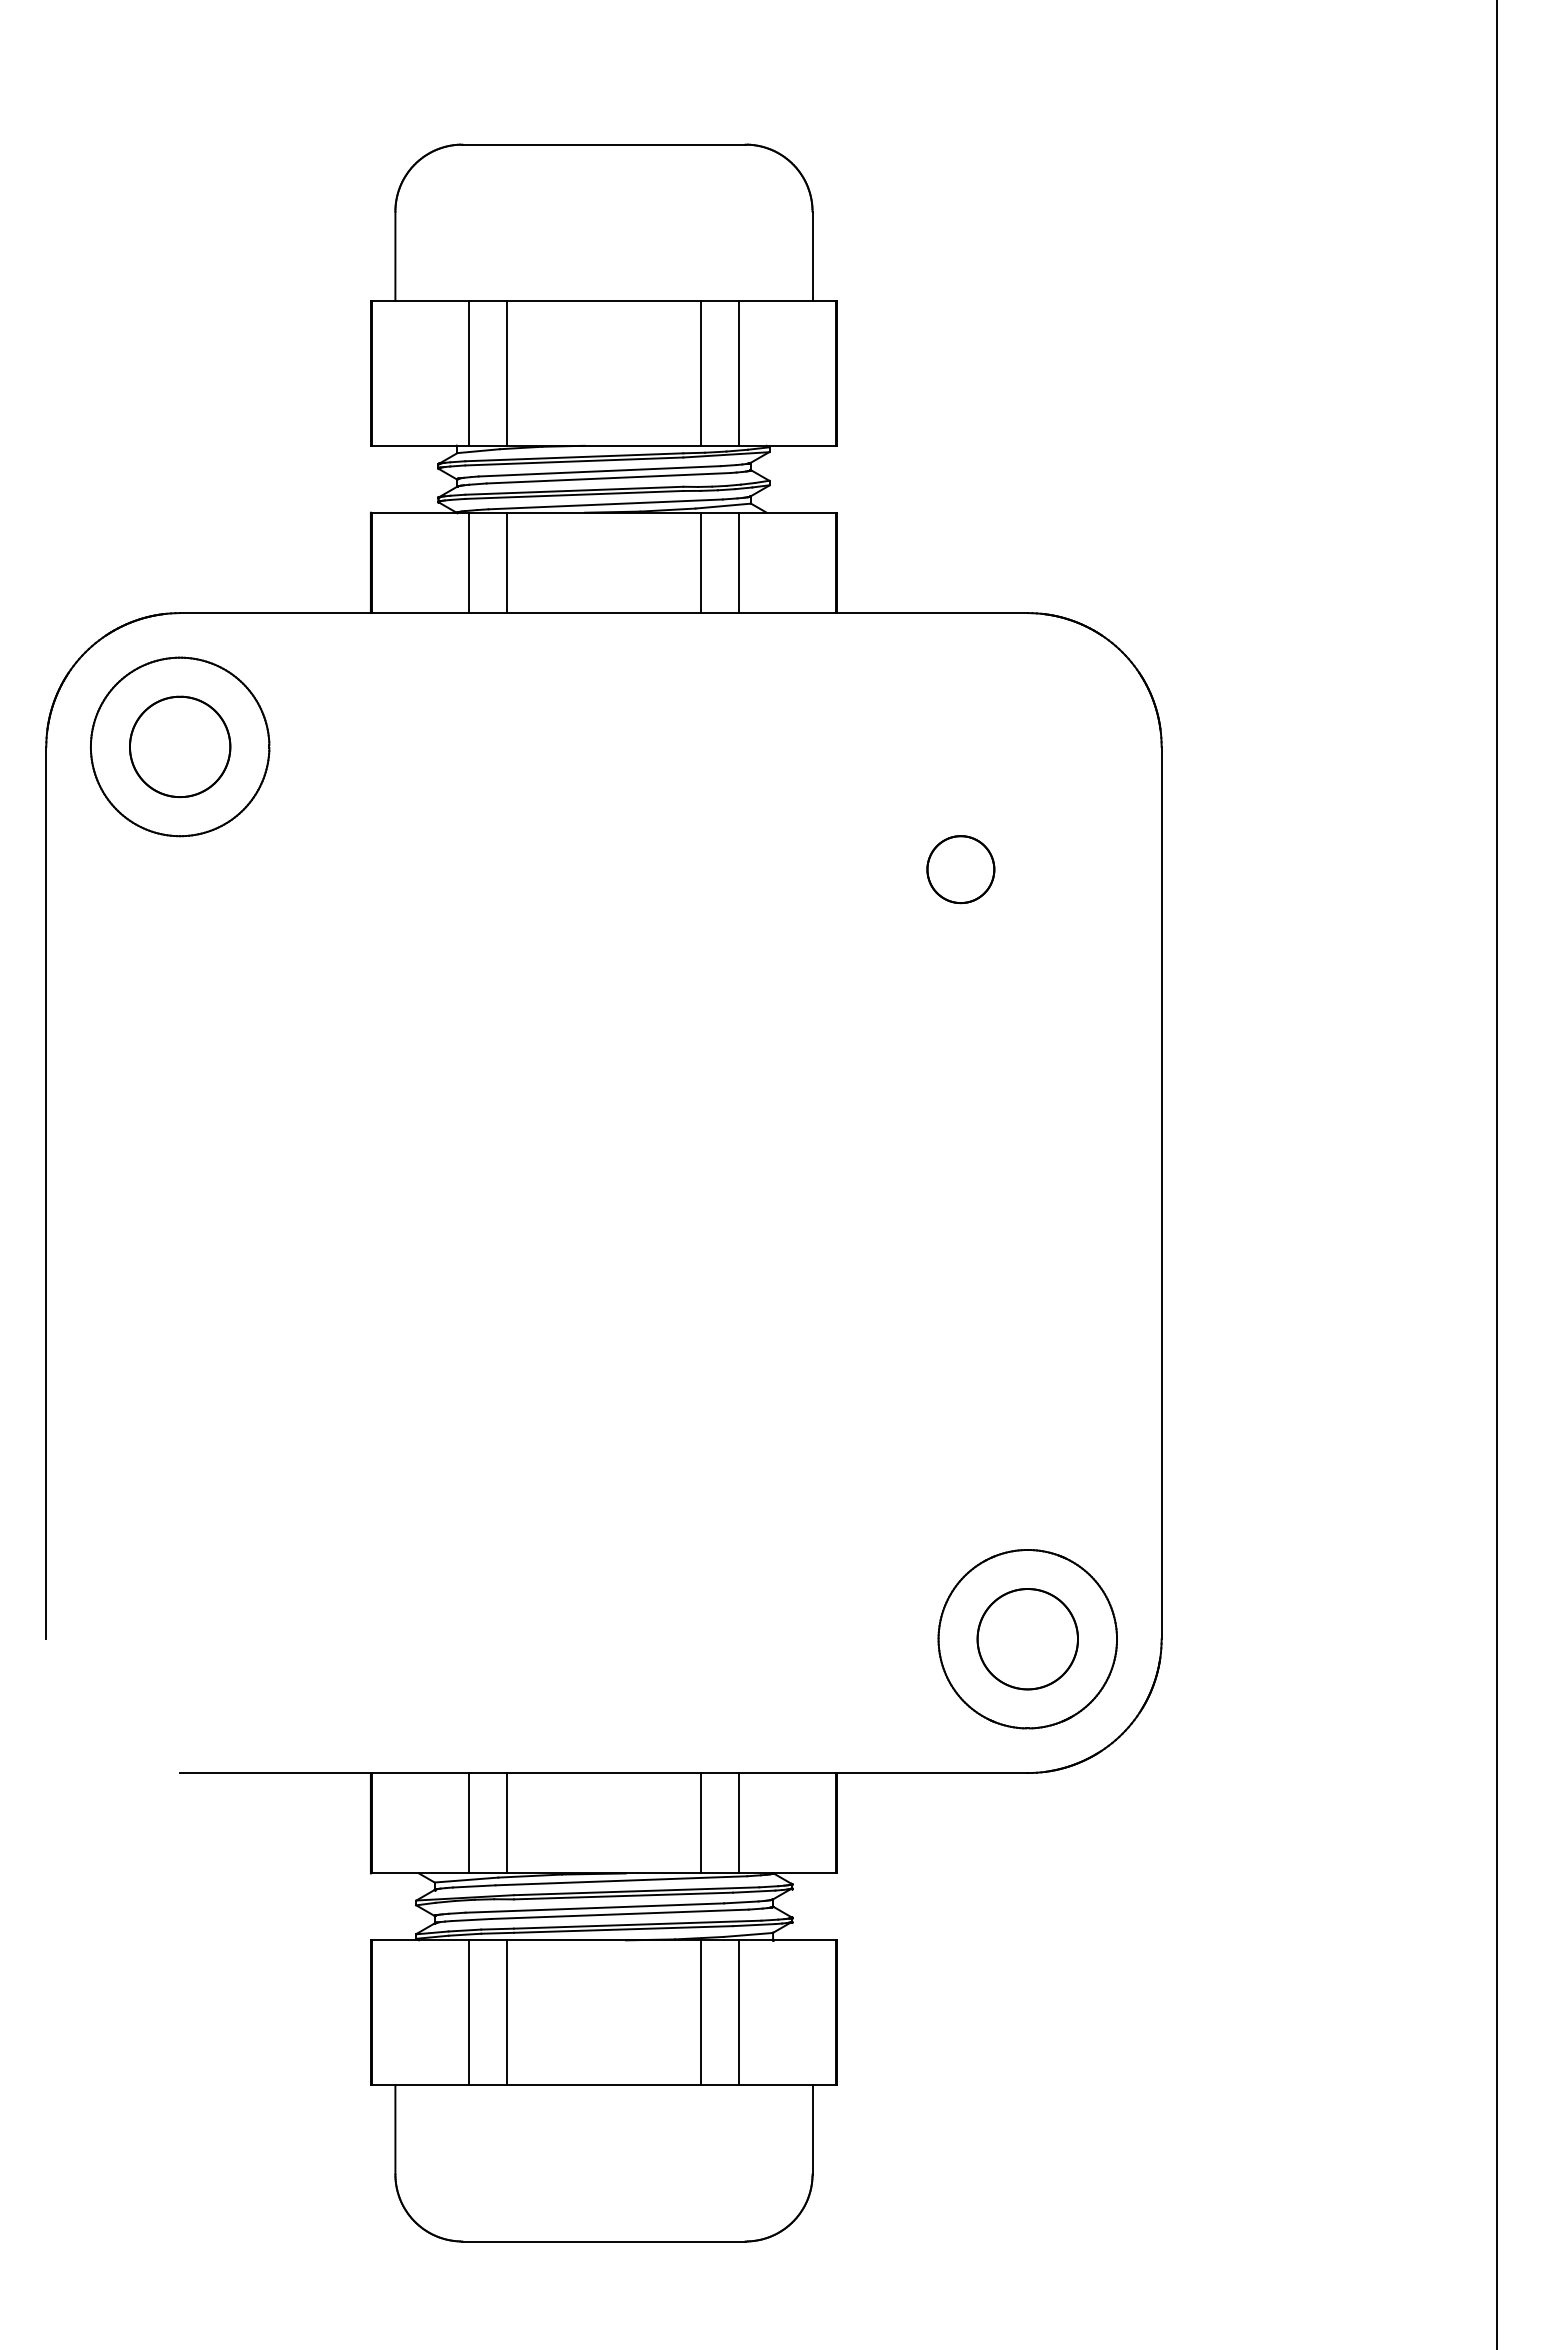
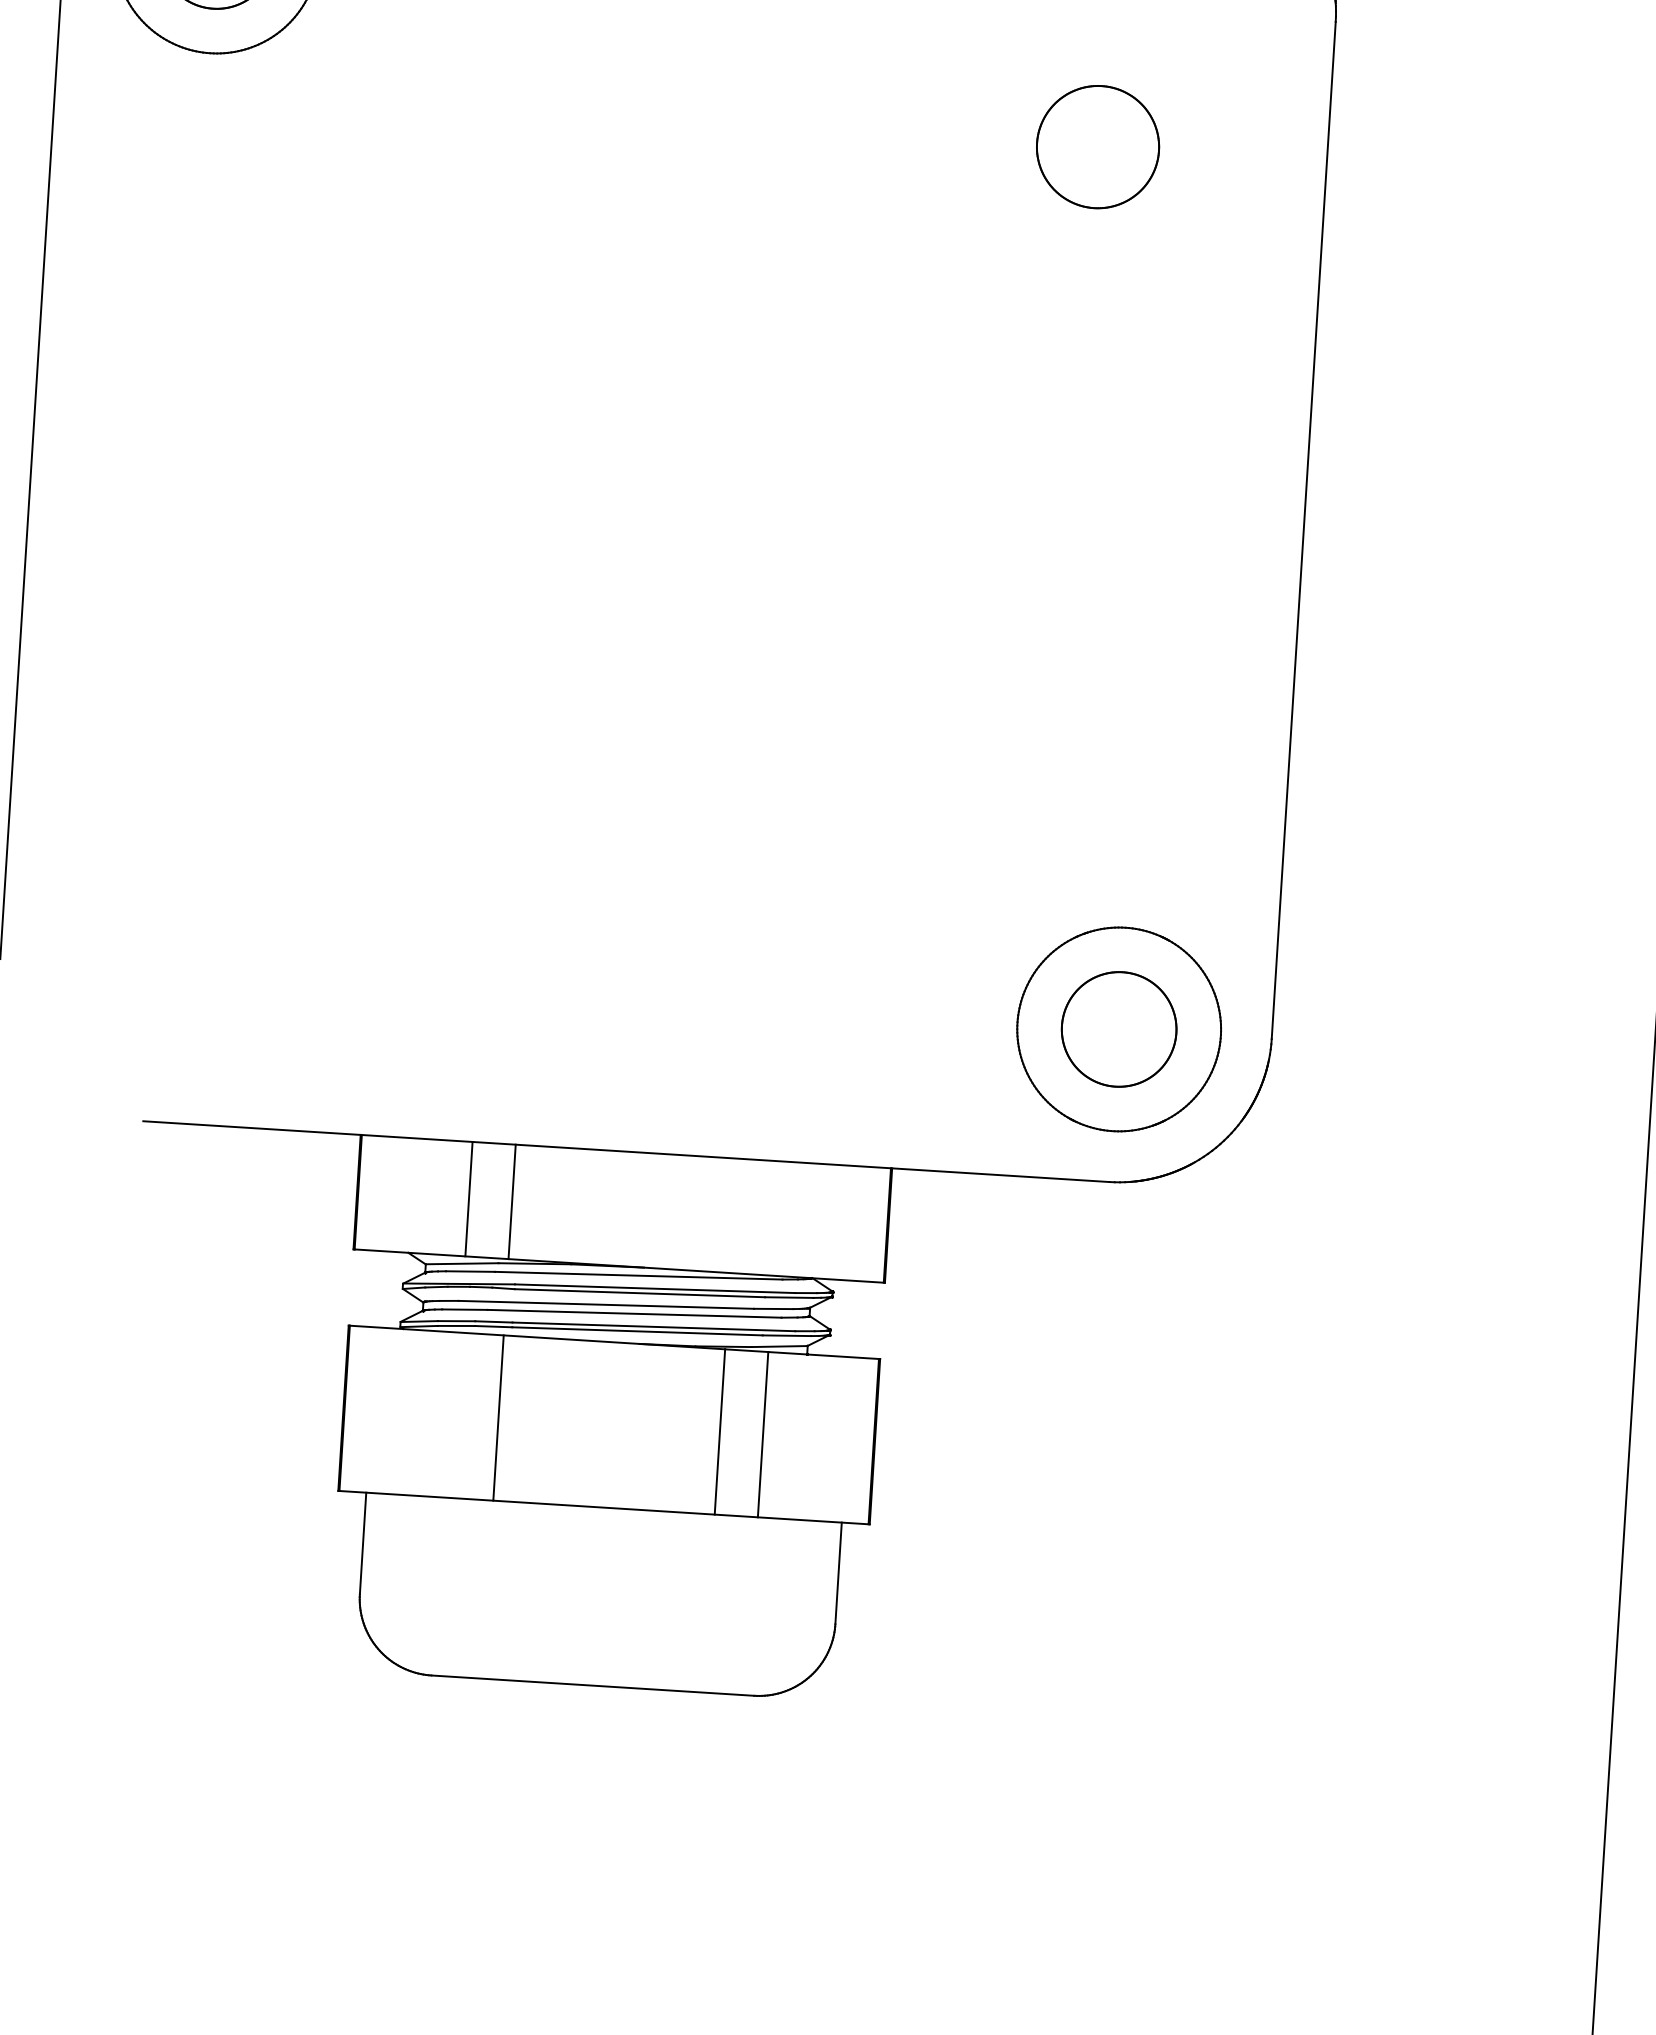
part: (960, 869) -> (1097, 147), size x1.6
line: (701, 1823) -> (733, 1216), removed
line: (738, 1823) -> (776, 1218), removed
line: (469, 2012) -> (455, 1414), removed

